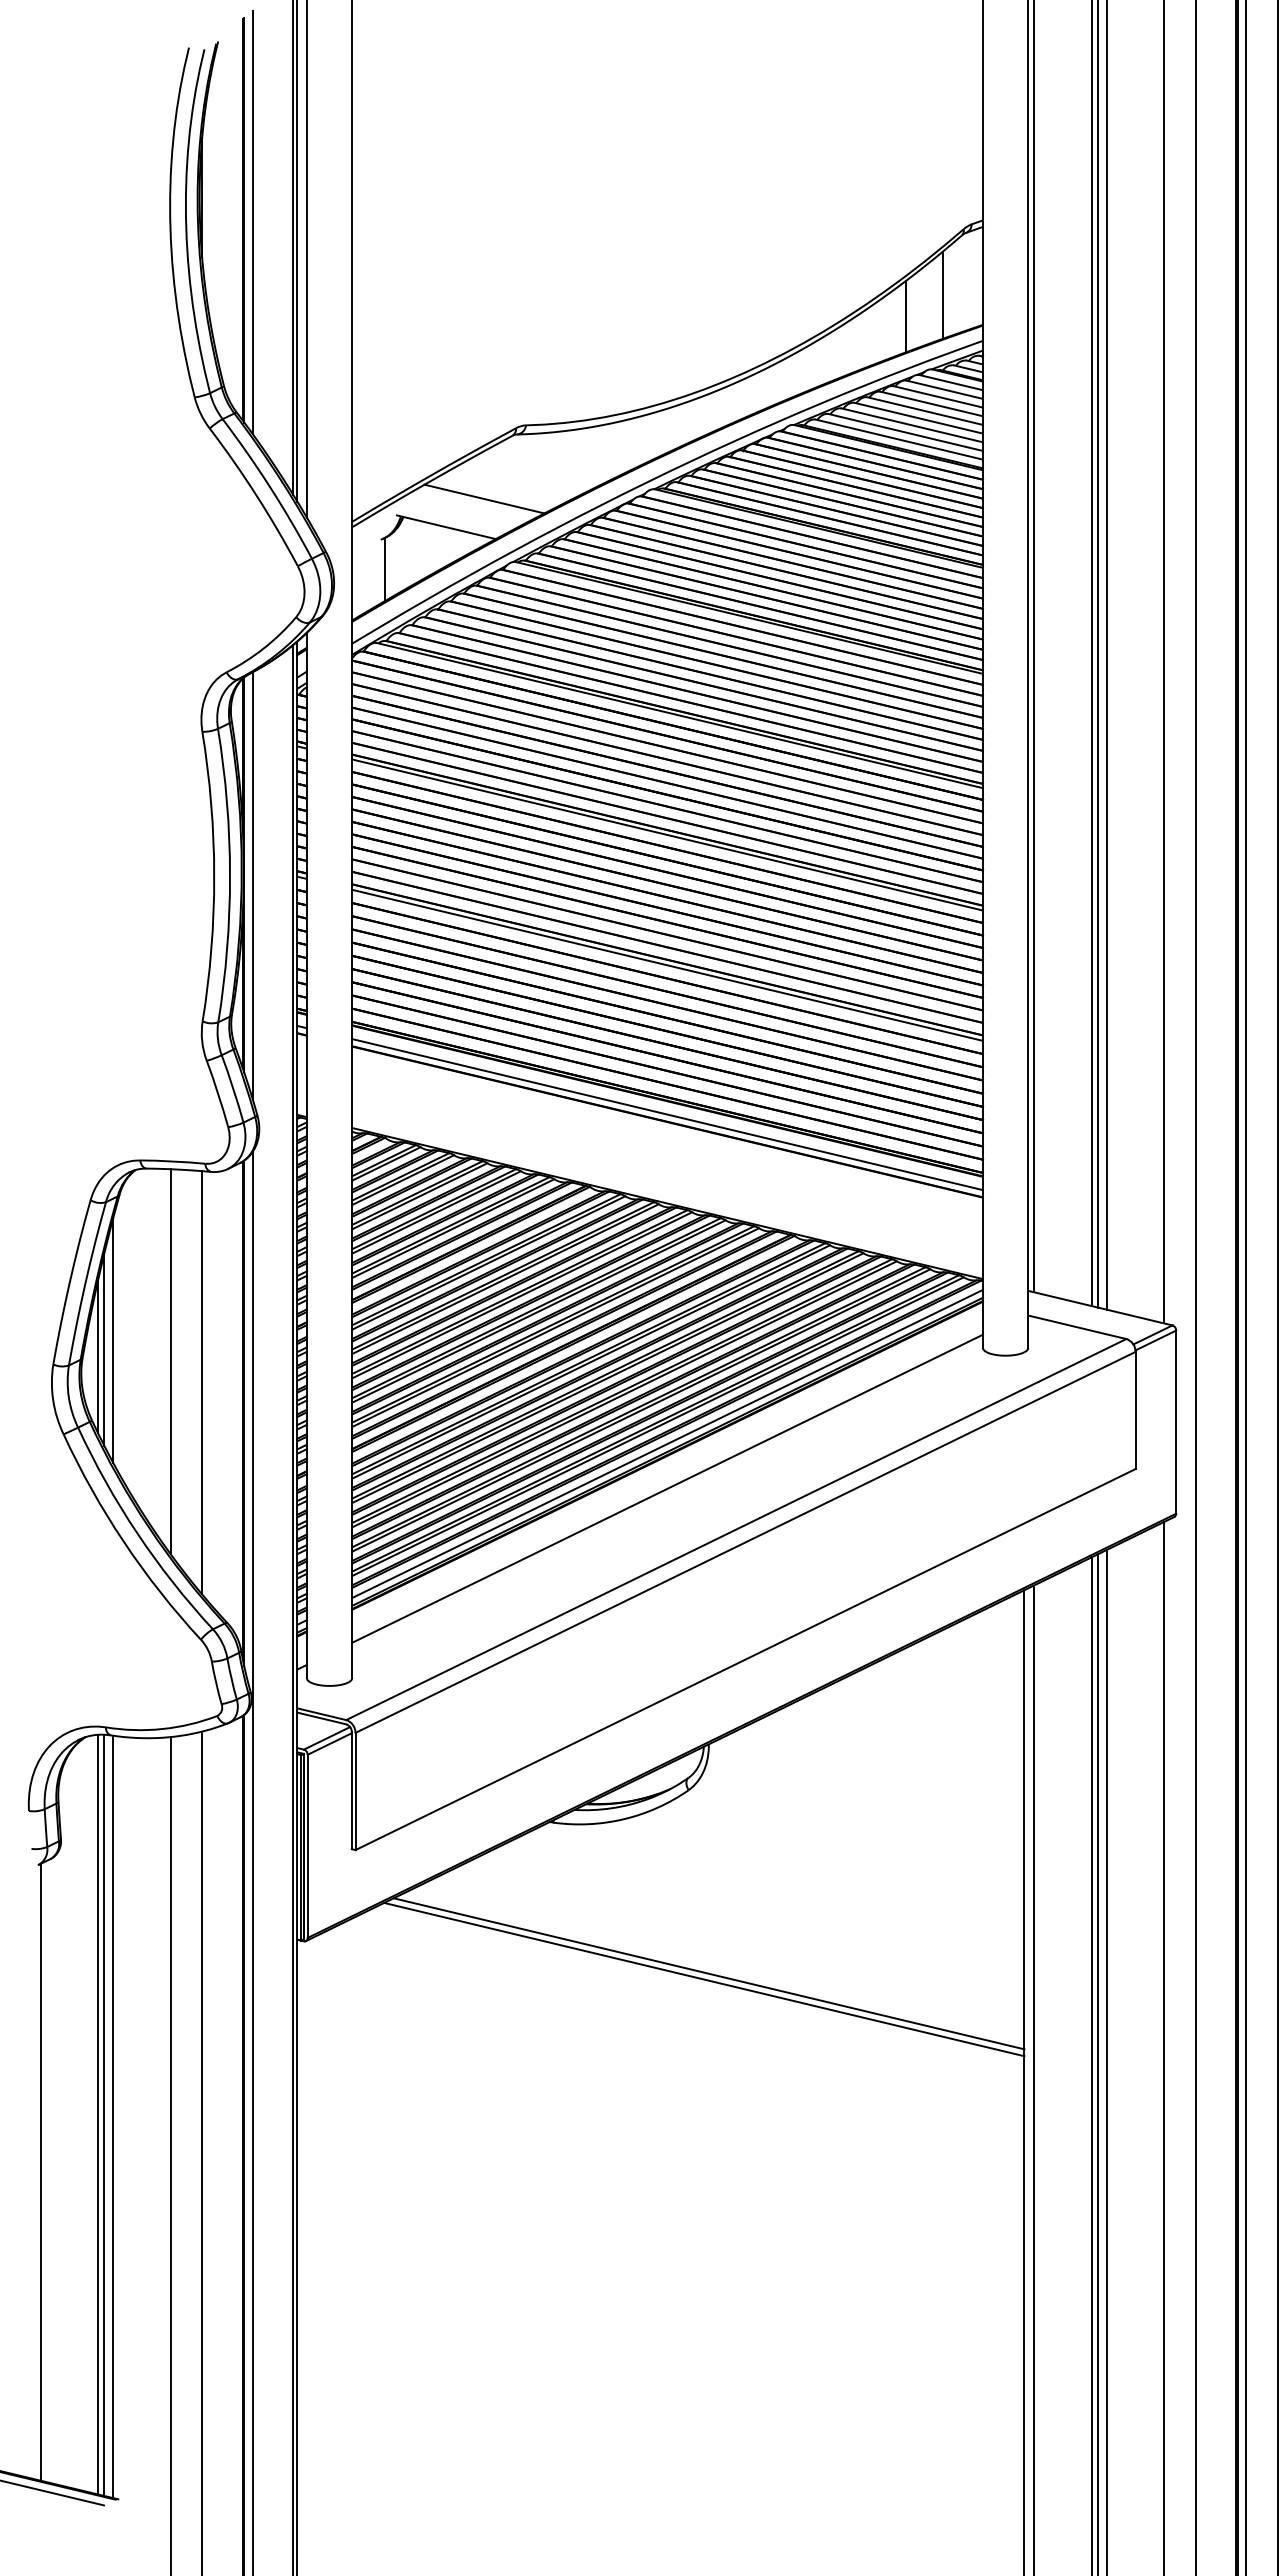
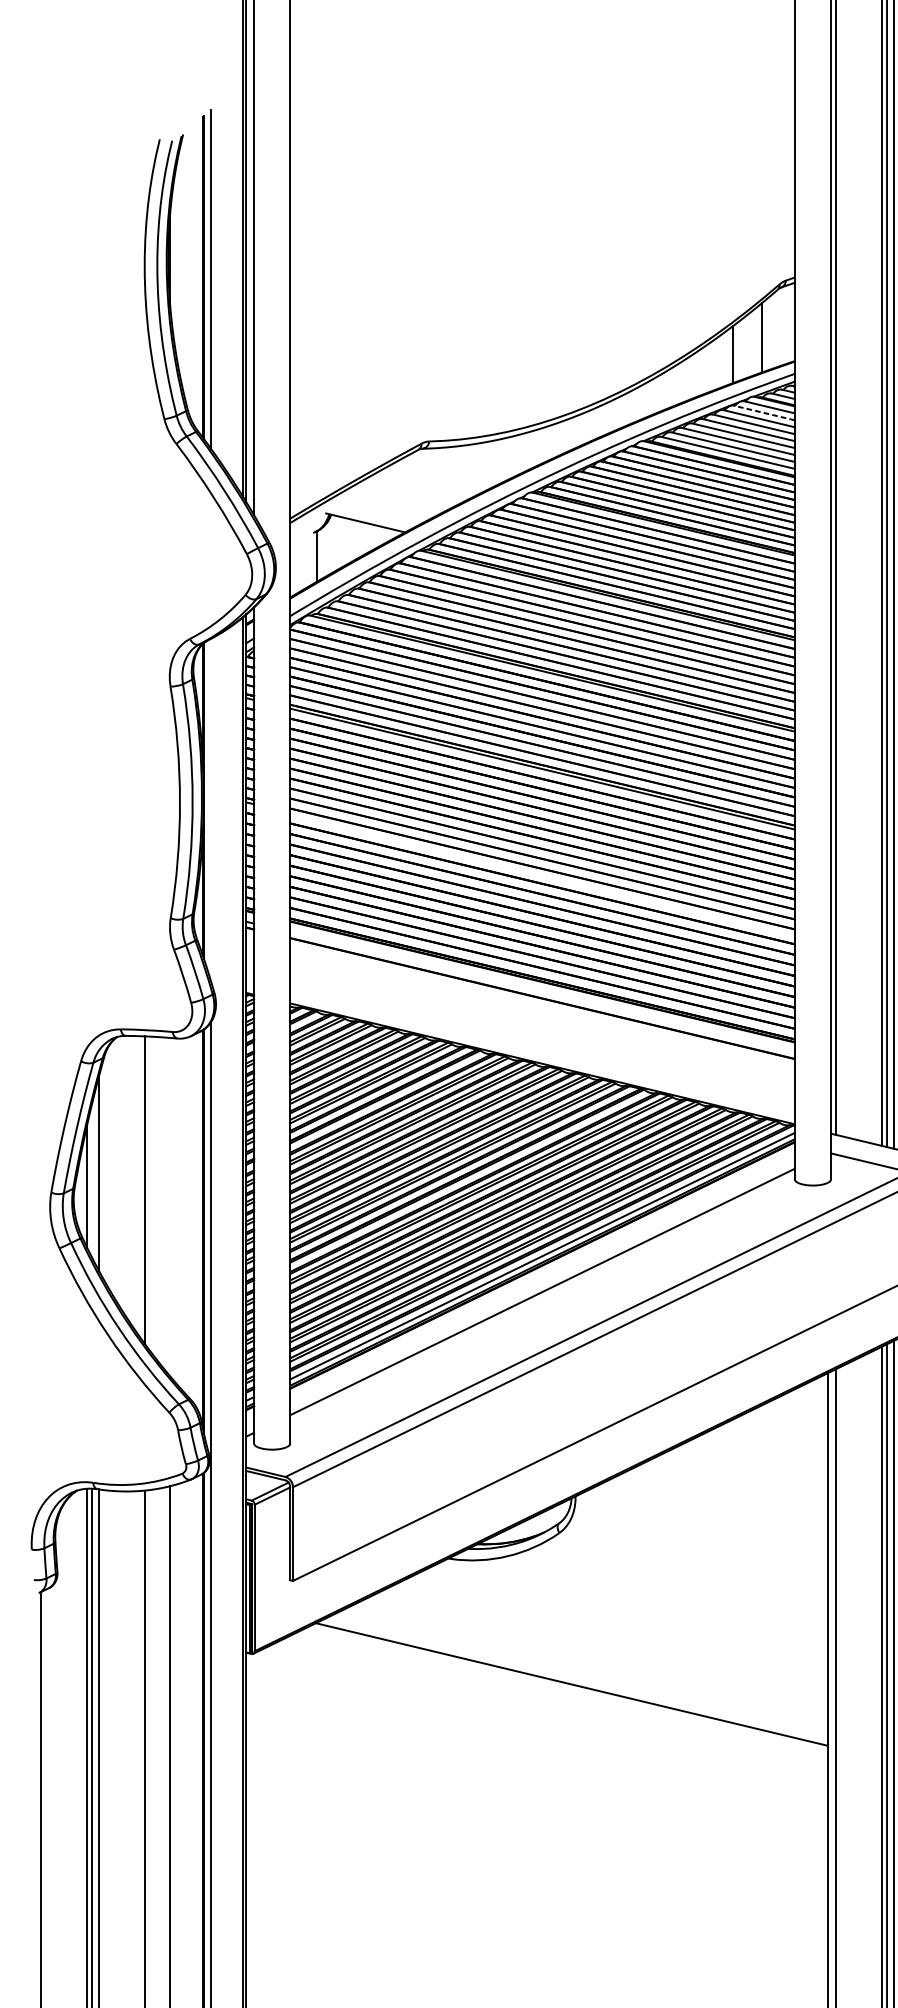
line: (944, 389) -> (764, 412), solid -> dashed
line: (484, 498) -> (396, 499), removed
line: (252, 885) -> (210, 809), removed
line: (667, 964) -> (542, 872), removed
line: (667, 1114) -> (542, 992), removed
line: (104, 1349) -> (92, 1180), removed
line: (202, 1382) -> (170, 1206), removed
line: (708, 1973) -> (575, 1679), removed

